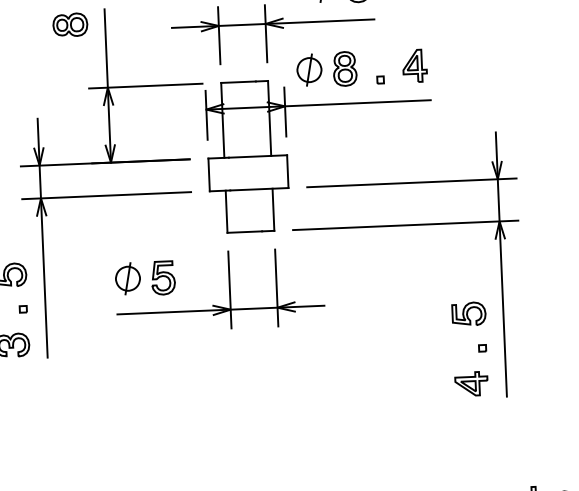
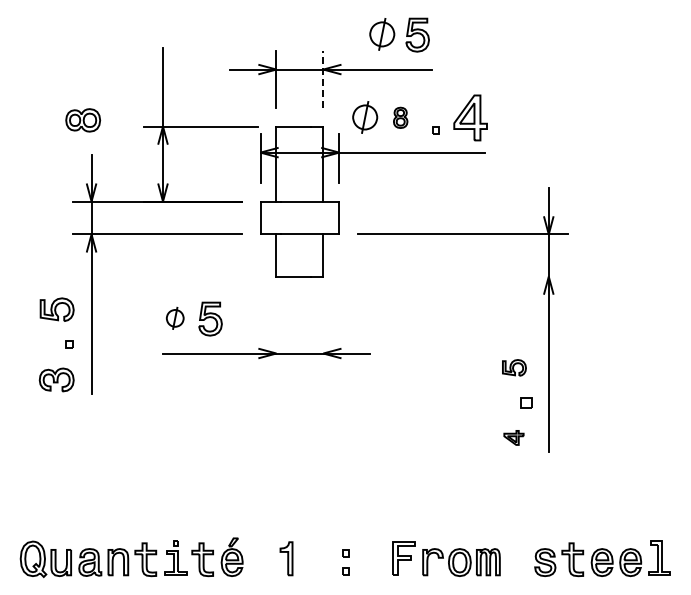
part: (70, 25) -> (83, 120), moved
line: (266, 33) -> (323, 79), solid -> dashed
part: (414, 65) -> (470, 117), size x1.4
part: (344, 68) -> (400, 117), size x0.6
line: (405, 225) -> (454, 276), removed
part: (128, 278) -> (175, 318), size x0.7
line: (276, 287) -> (323, 333), removed
line: (229, 289) -> (276, 333), removed
part: (469, 313) -> (514, 367), size x0.7
part: (482, 348) -> (526, 402), size x1.6
part: (471, 383) -> (513, 437), size x0.6

